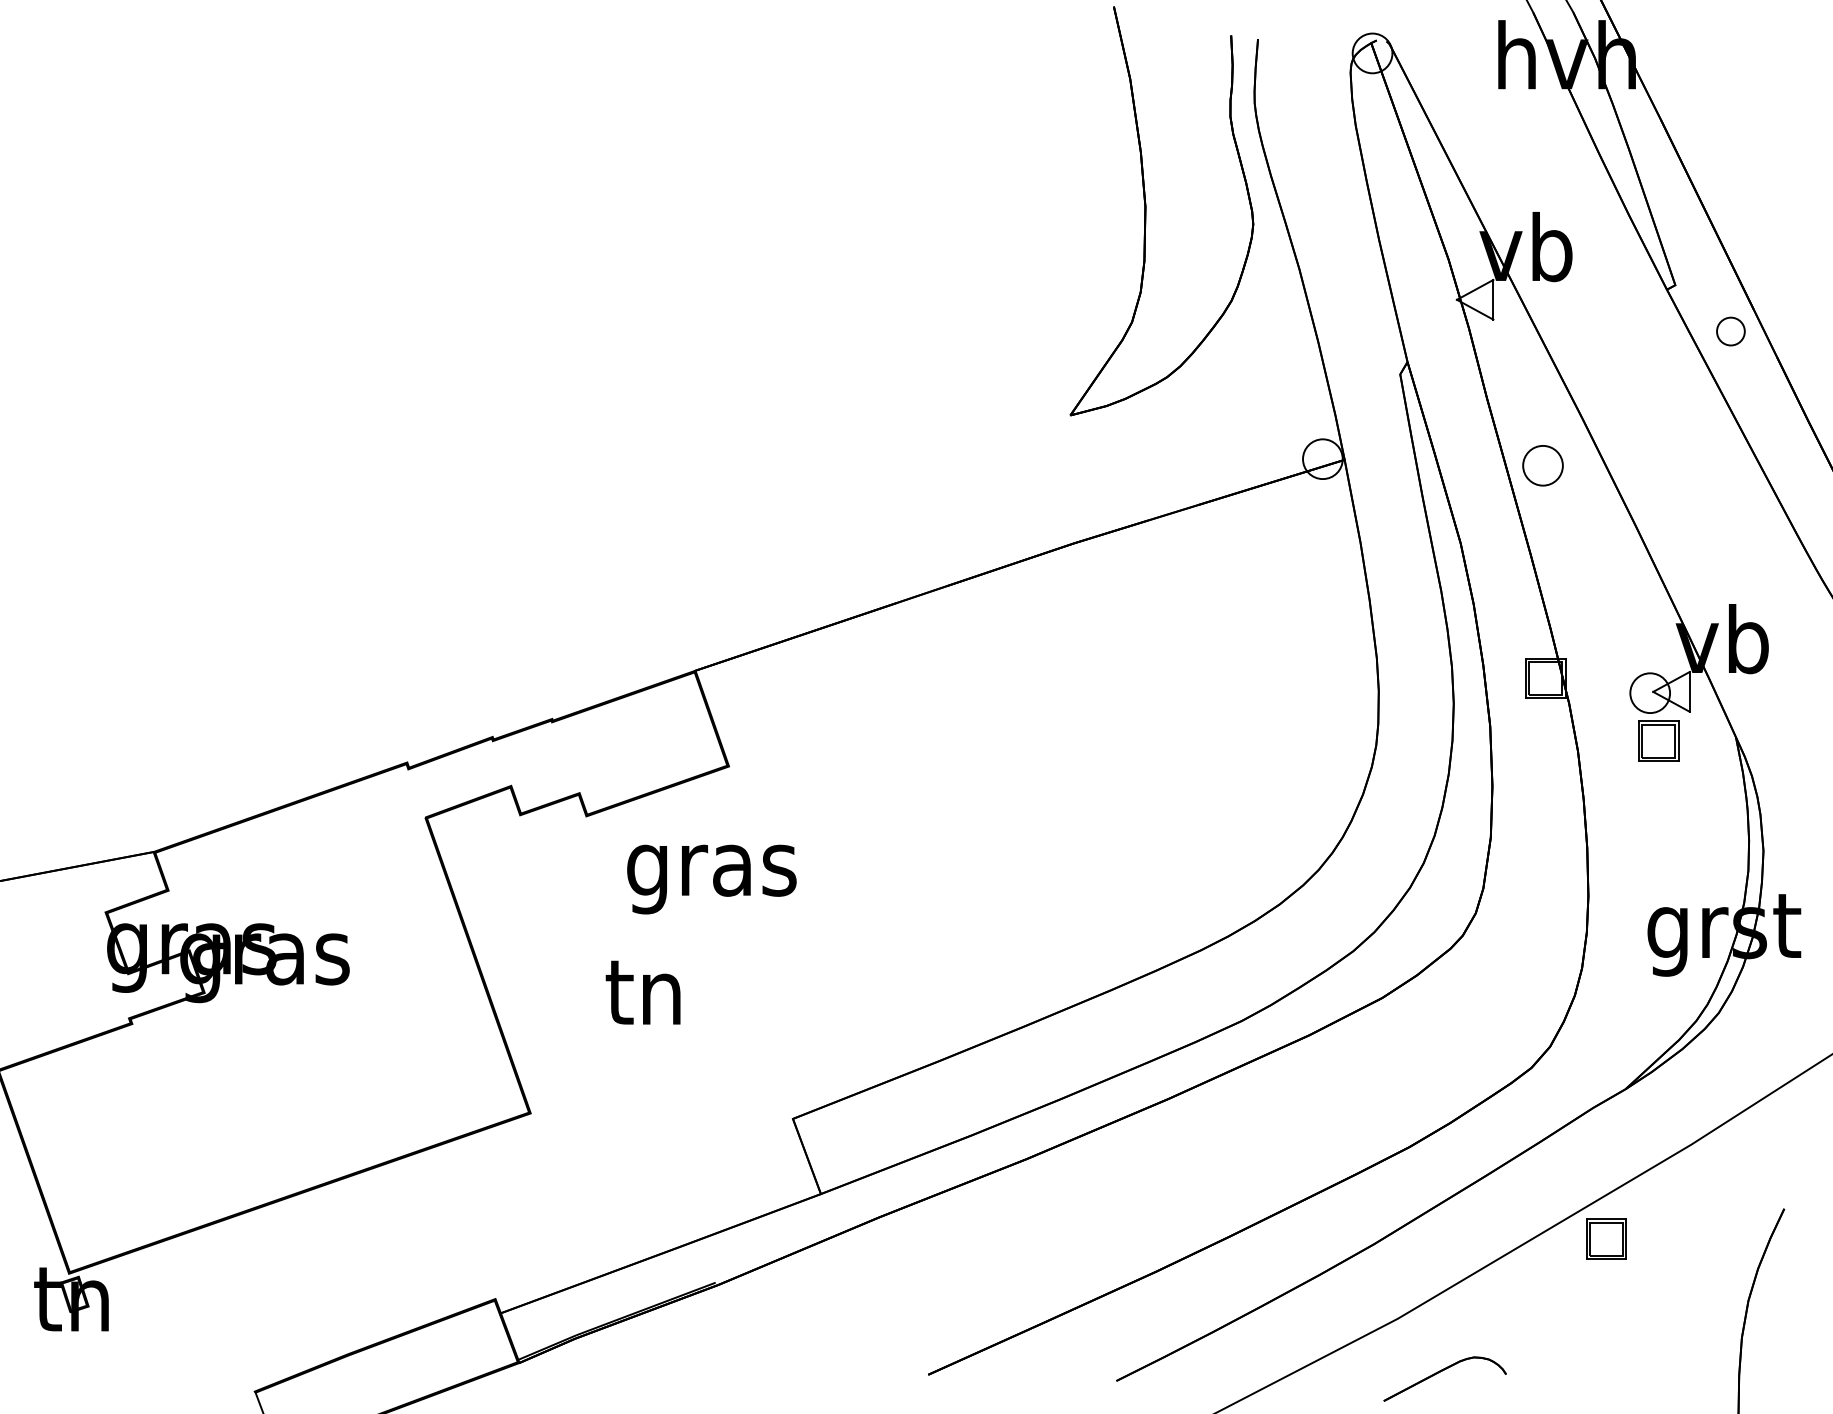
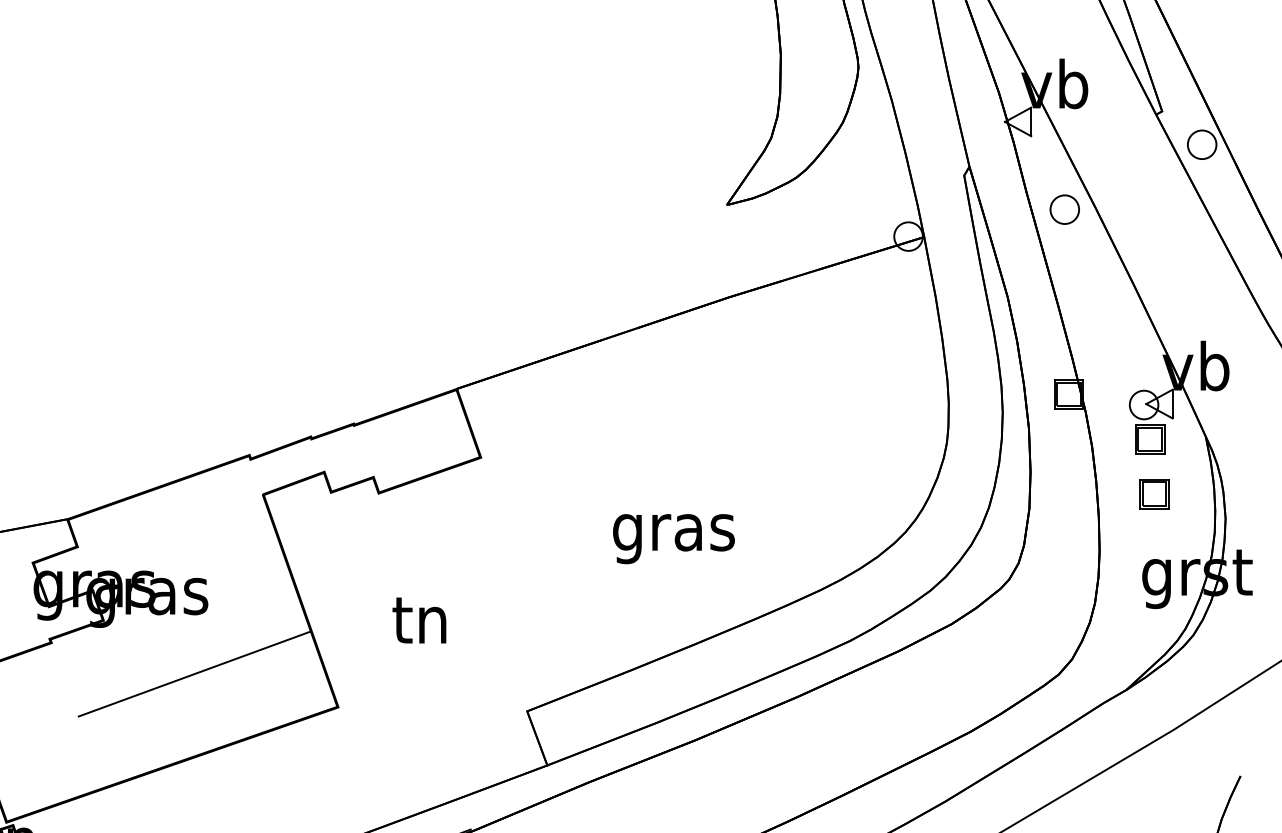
part: (1730, 331) -> (1201, 144), size x1.43
part: (1542, 465) -> (1064, 209), moved
text: (711, 879) -> (673, 539), moved
line: (330, 1067) -> (194, 674), added
part: (1606, 1238) -> (1154, 493), moved

